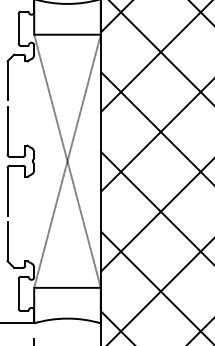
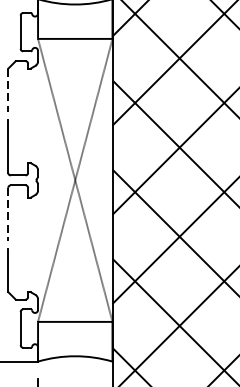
line: (7, 81) -> (8, 91), solid -> dashed
line: (7, 191) -> (8, 214), solid -> dashed

